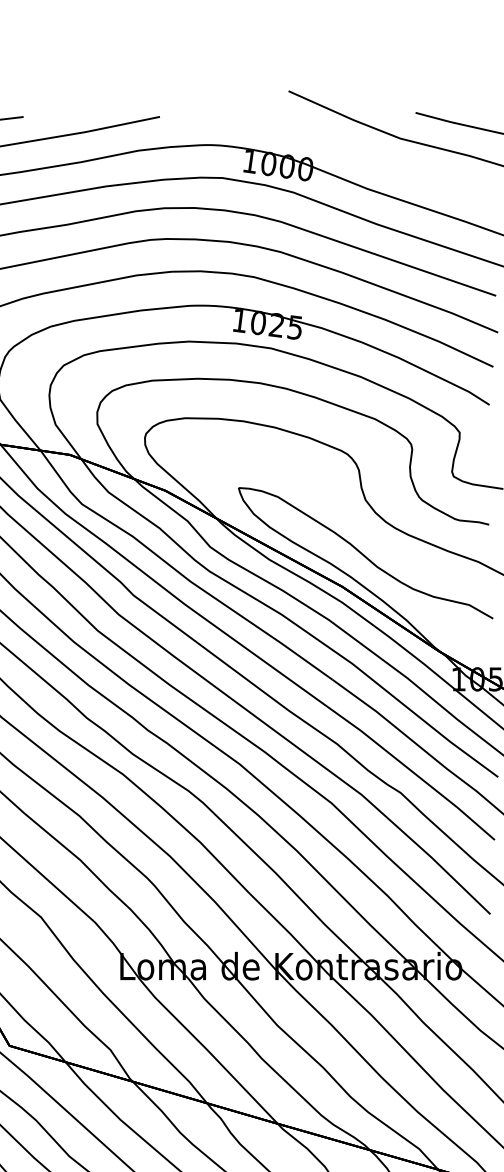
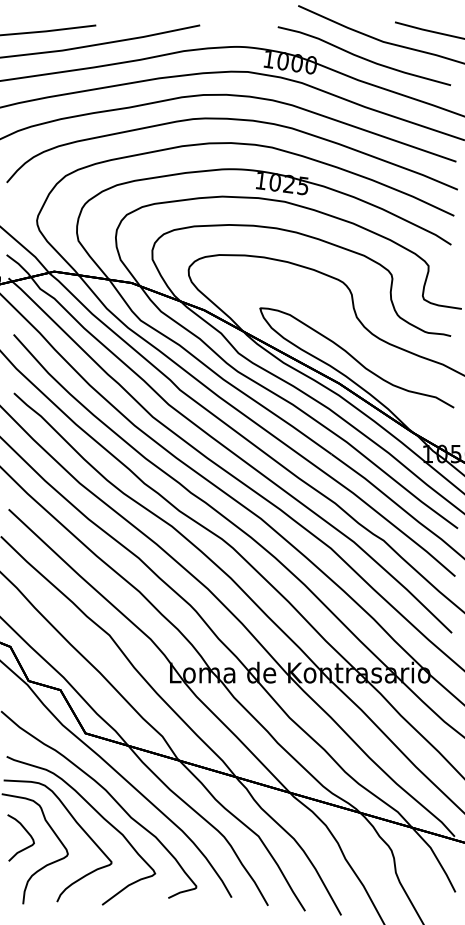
curve: (375, 159) -> (364, 57), added

